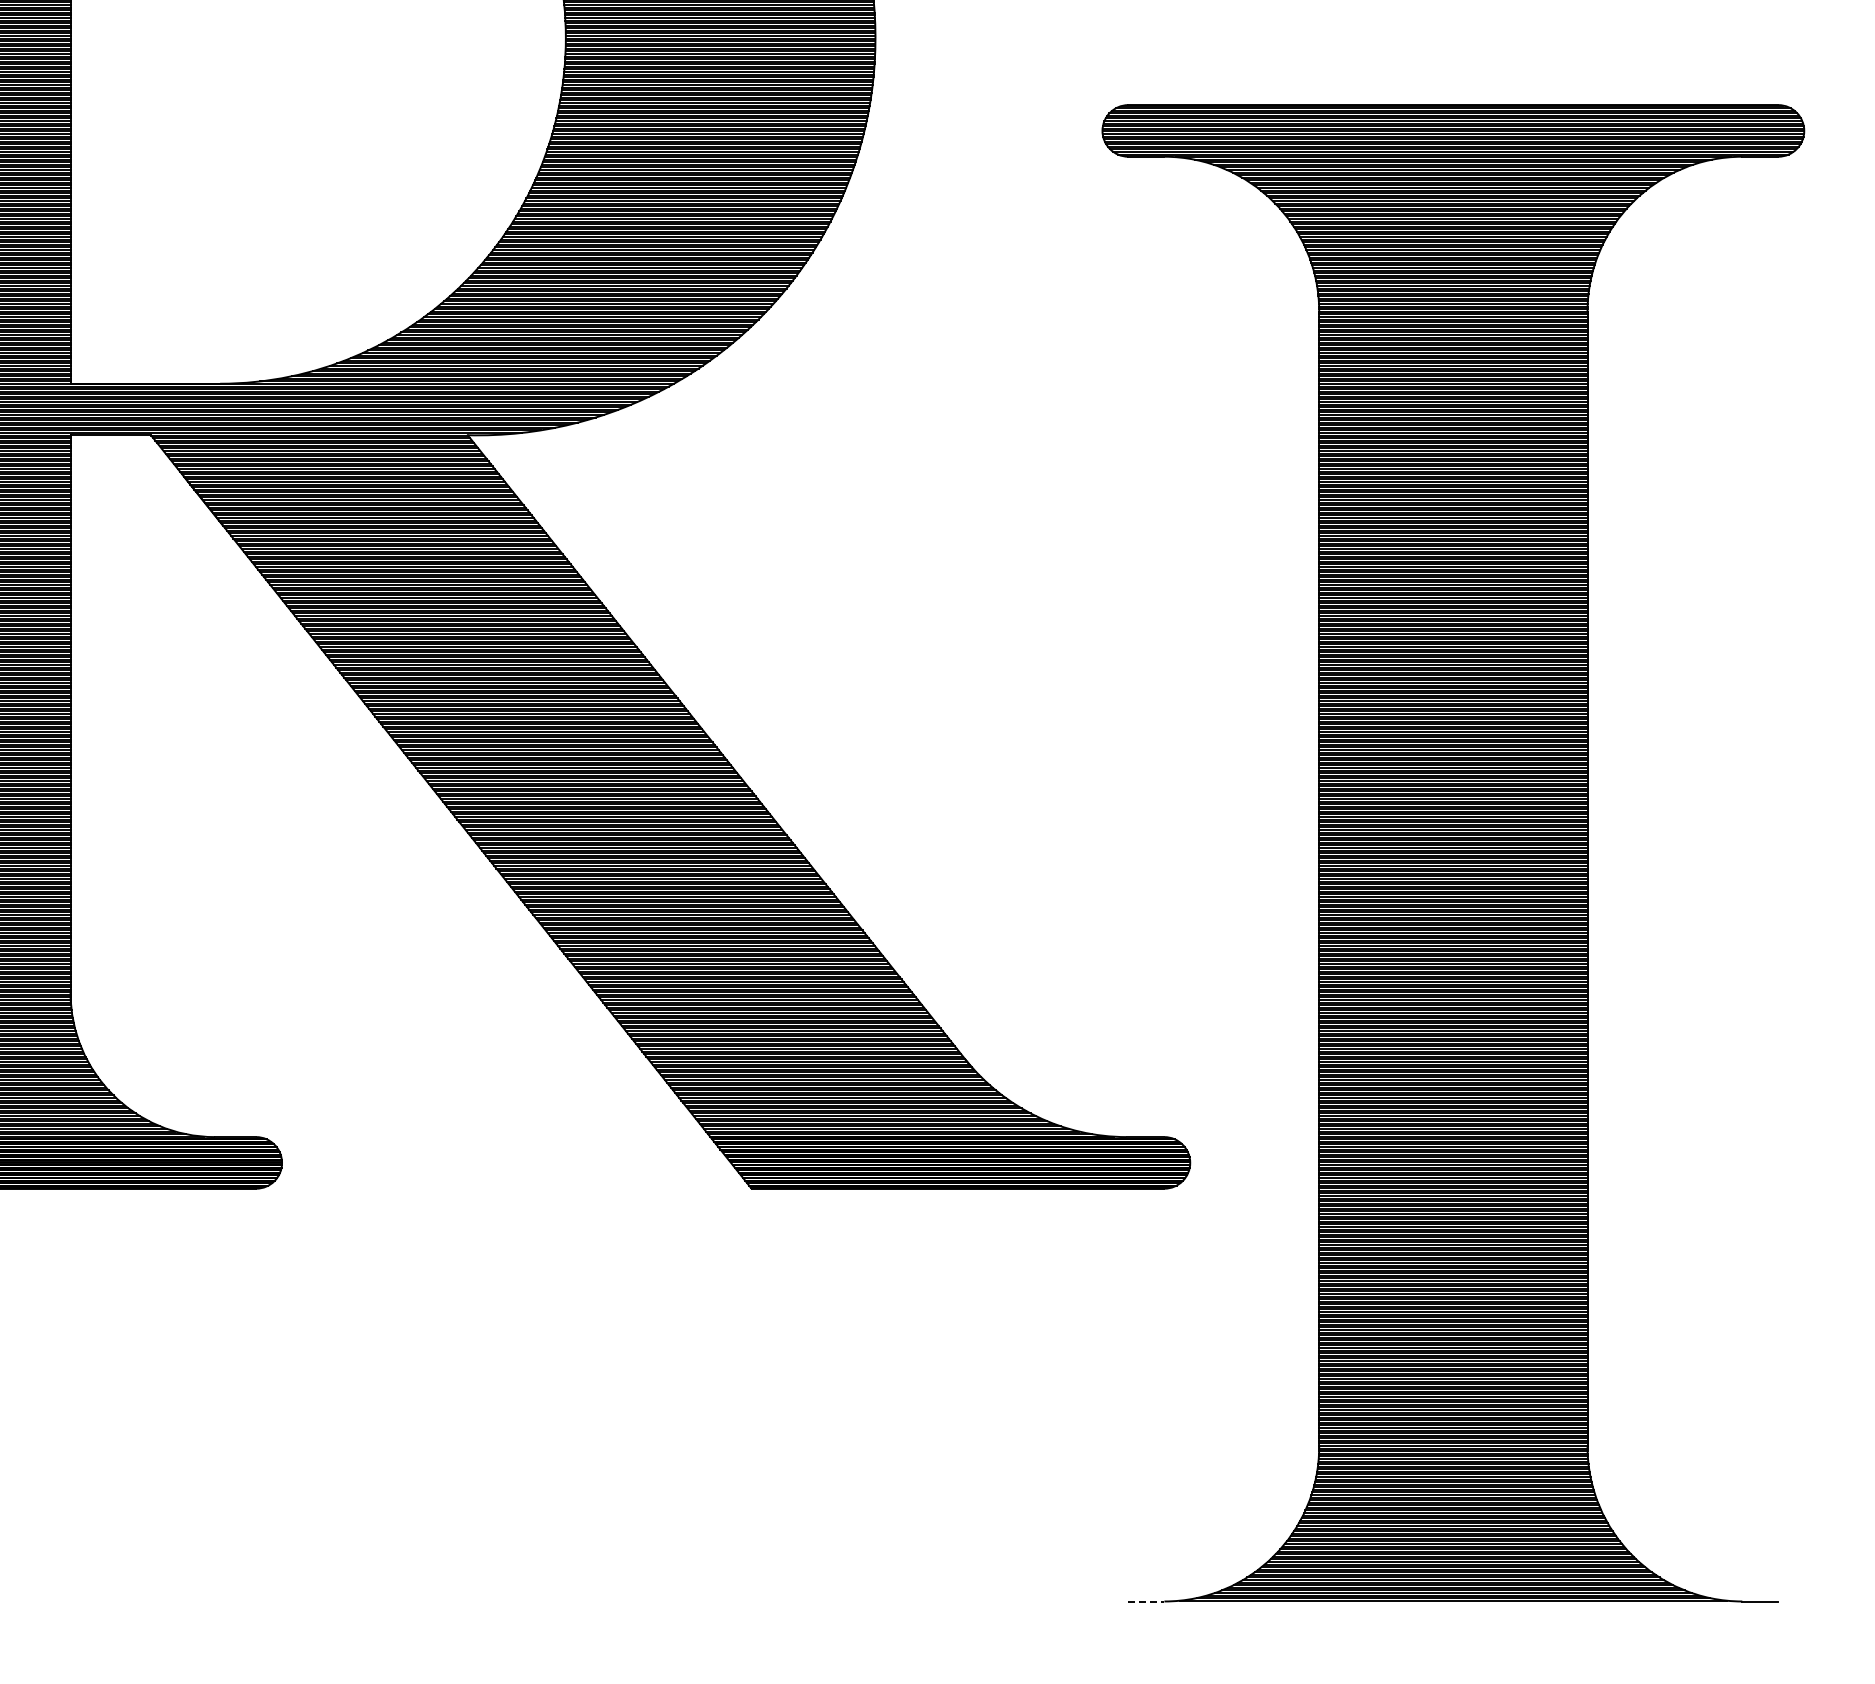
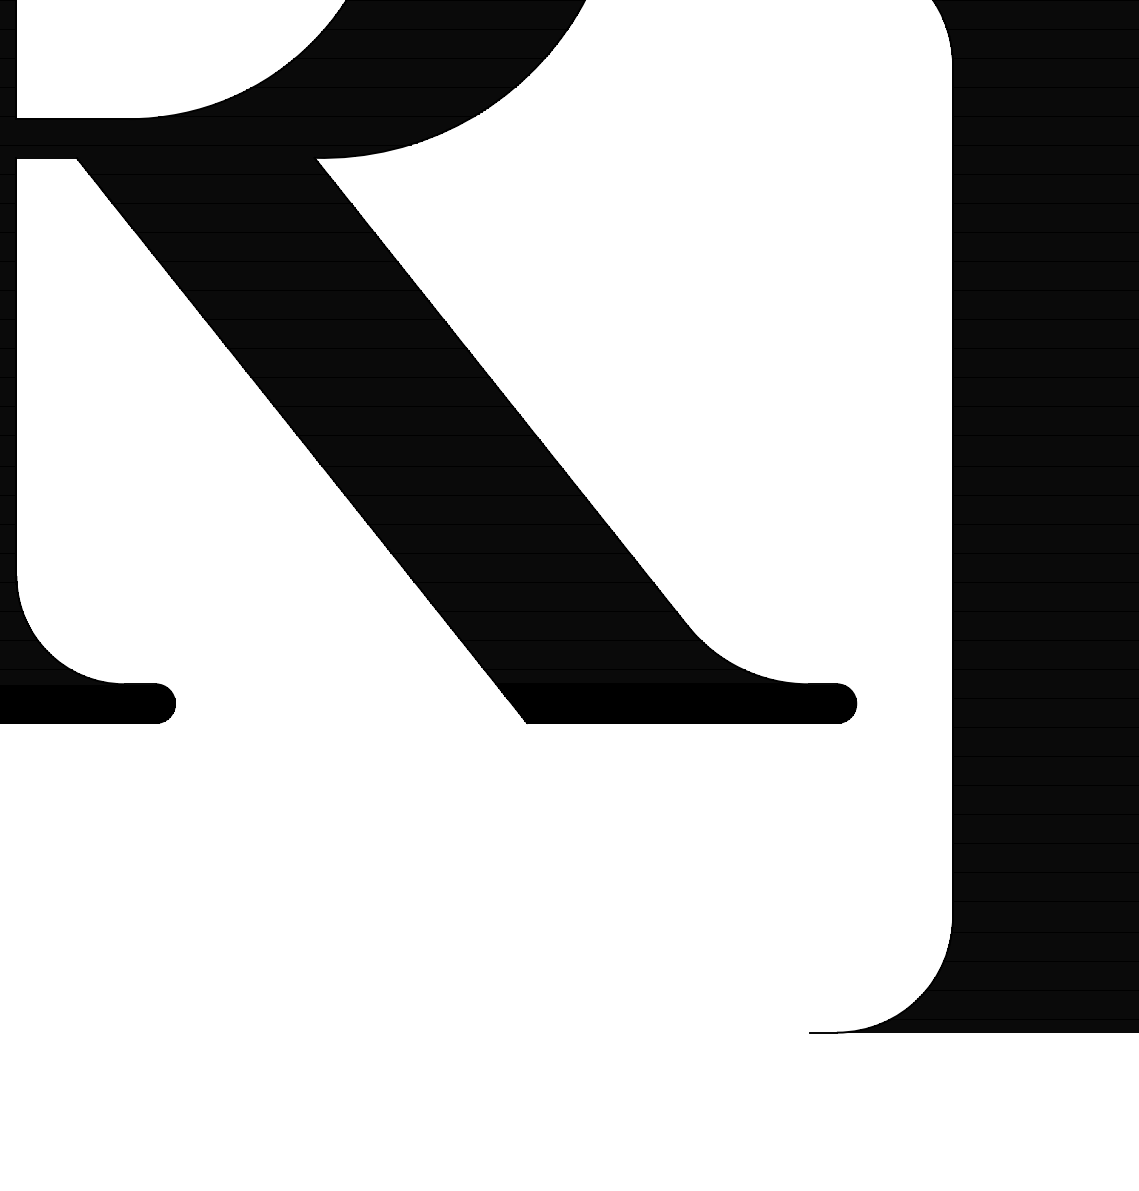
line: (1146, 1601) -> (823, 1032), dashed -> solid

